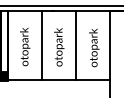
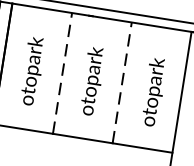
line: (41, 44) -> (61, 71), solid -> dashed
line: (75, 44) -> (121, 81), solid -> dashed

